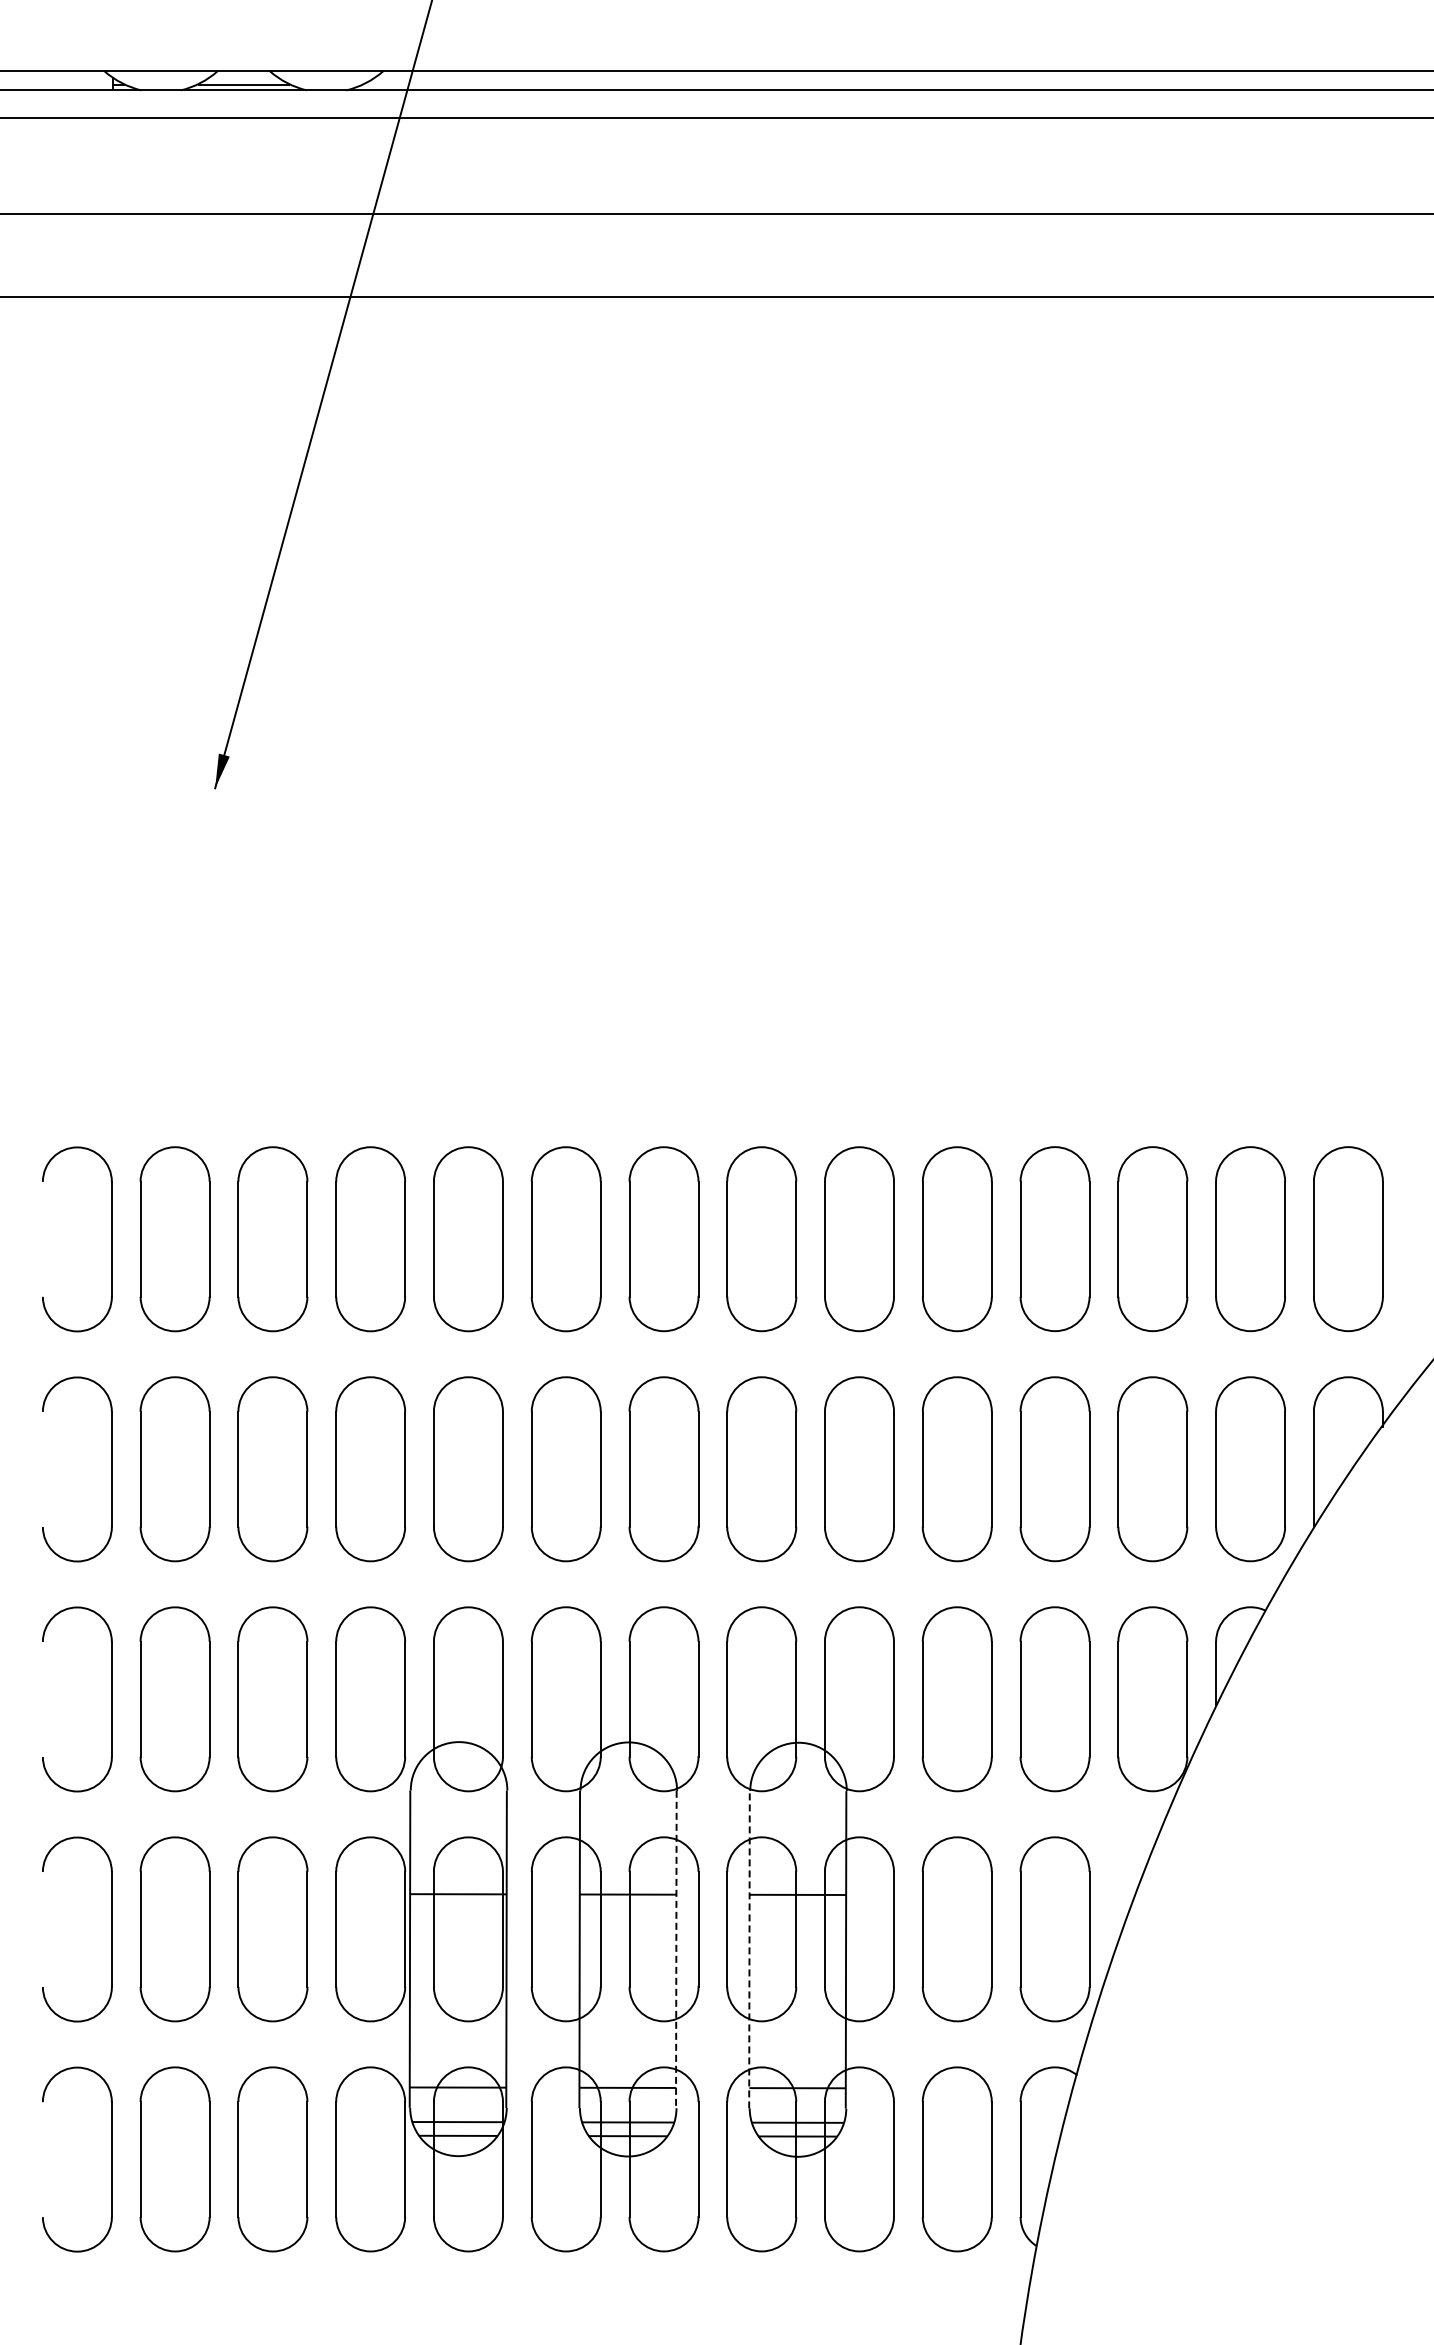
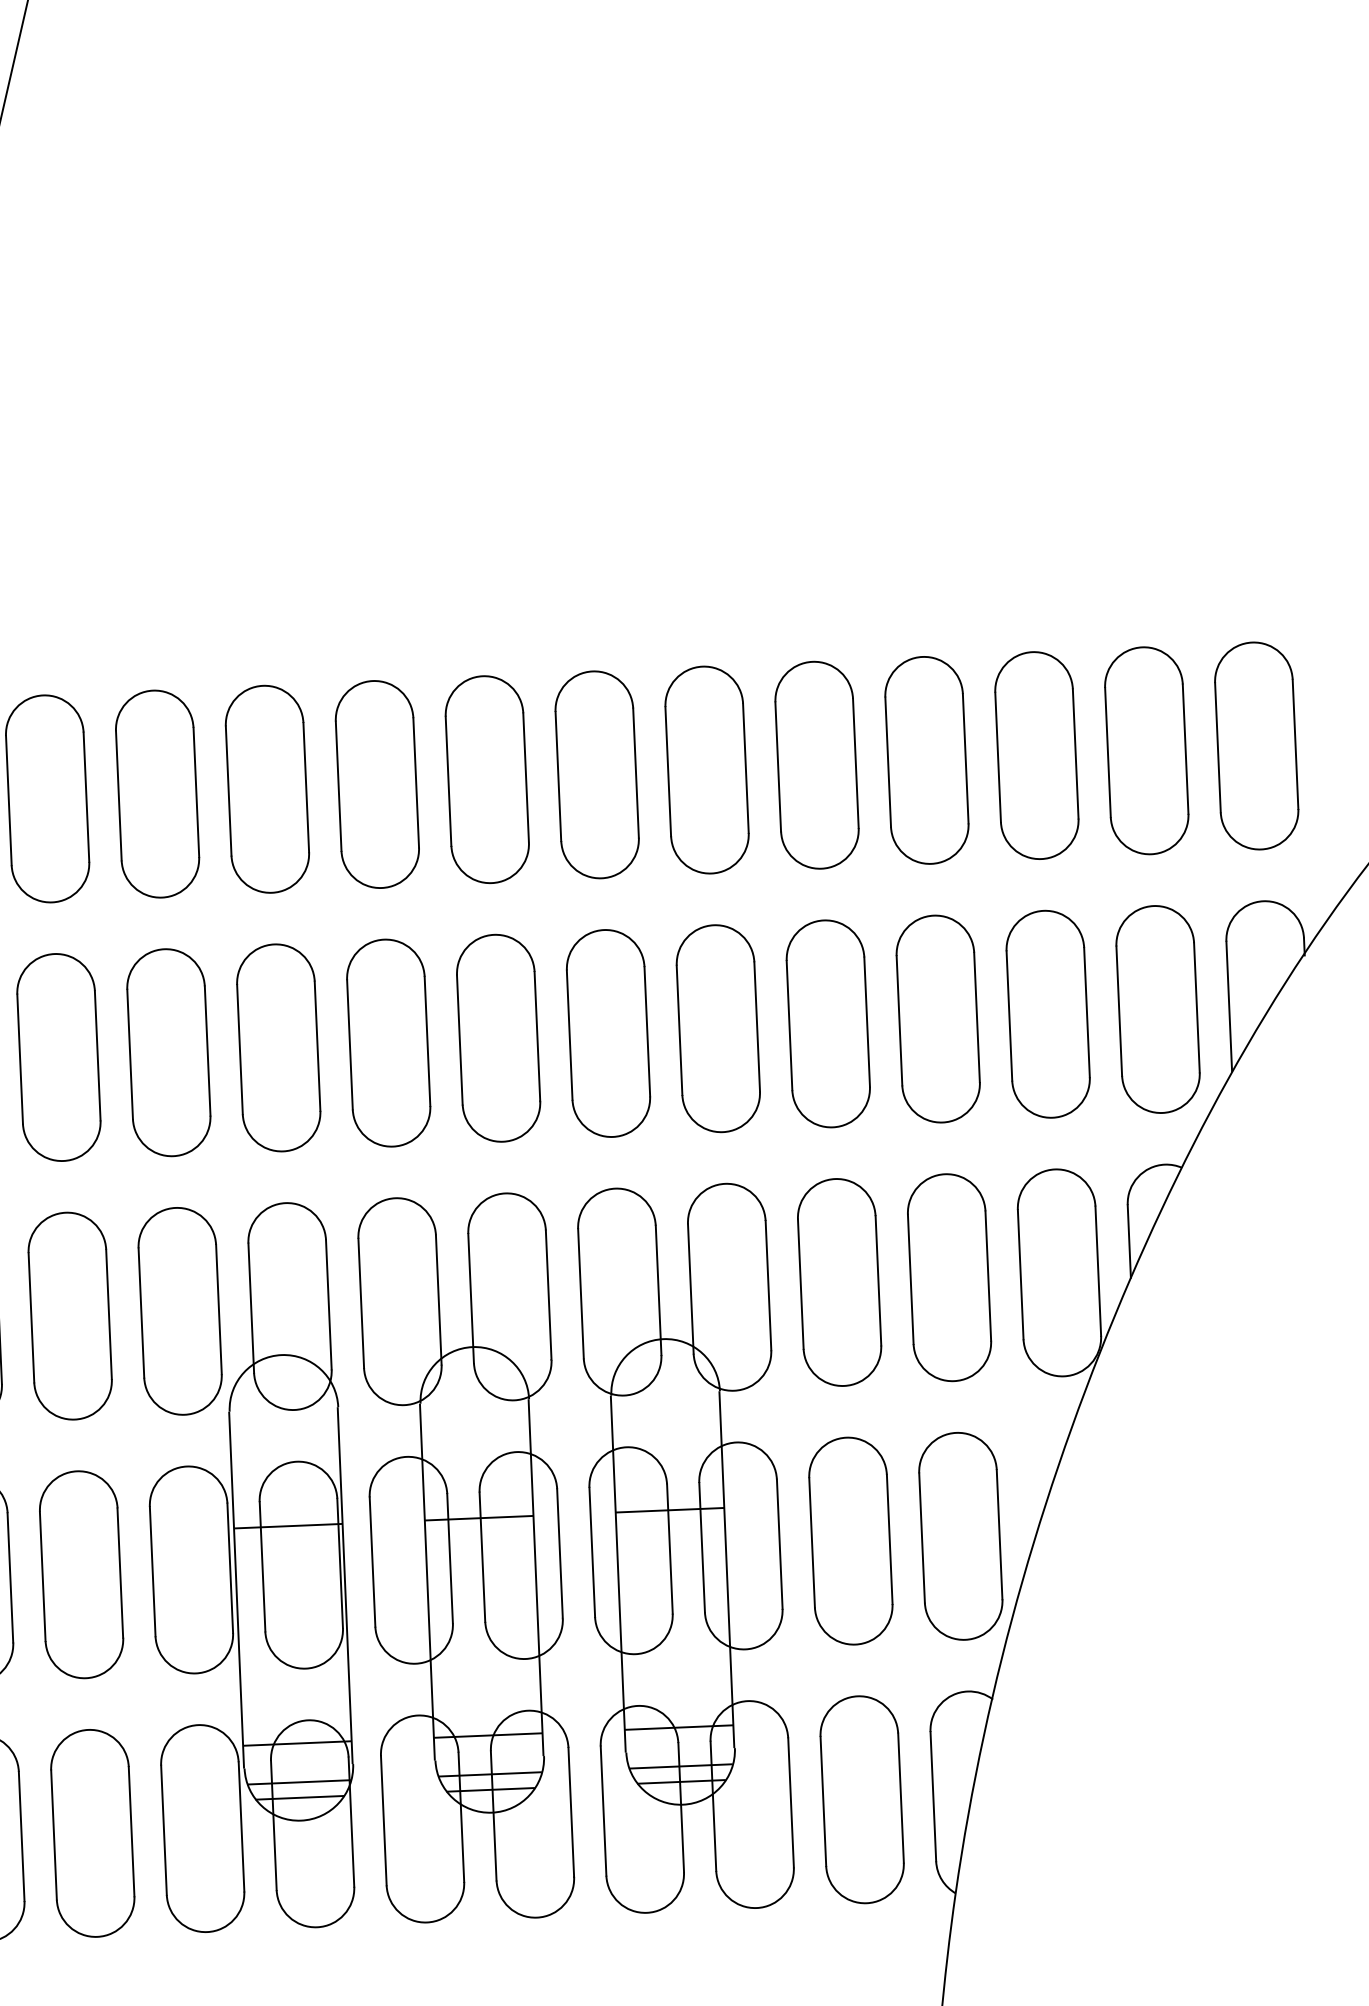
line: (676, 1949) -> (536, 1577), dashed -> solid
line: (749, 1949) -> (618, 1573), dashed -> solid

